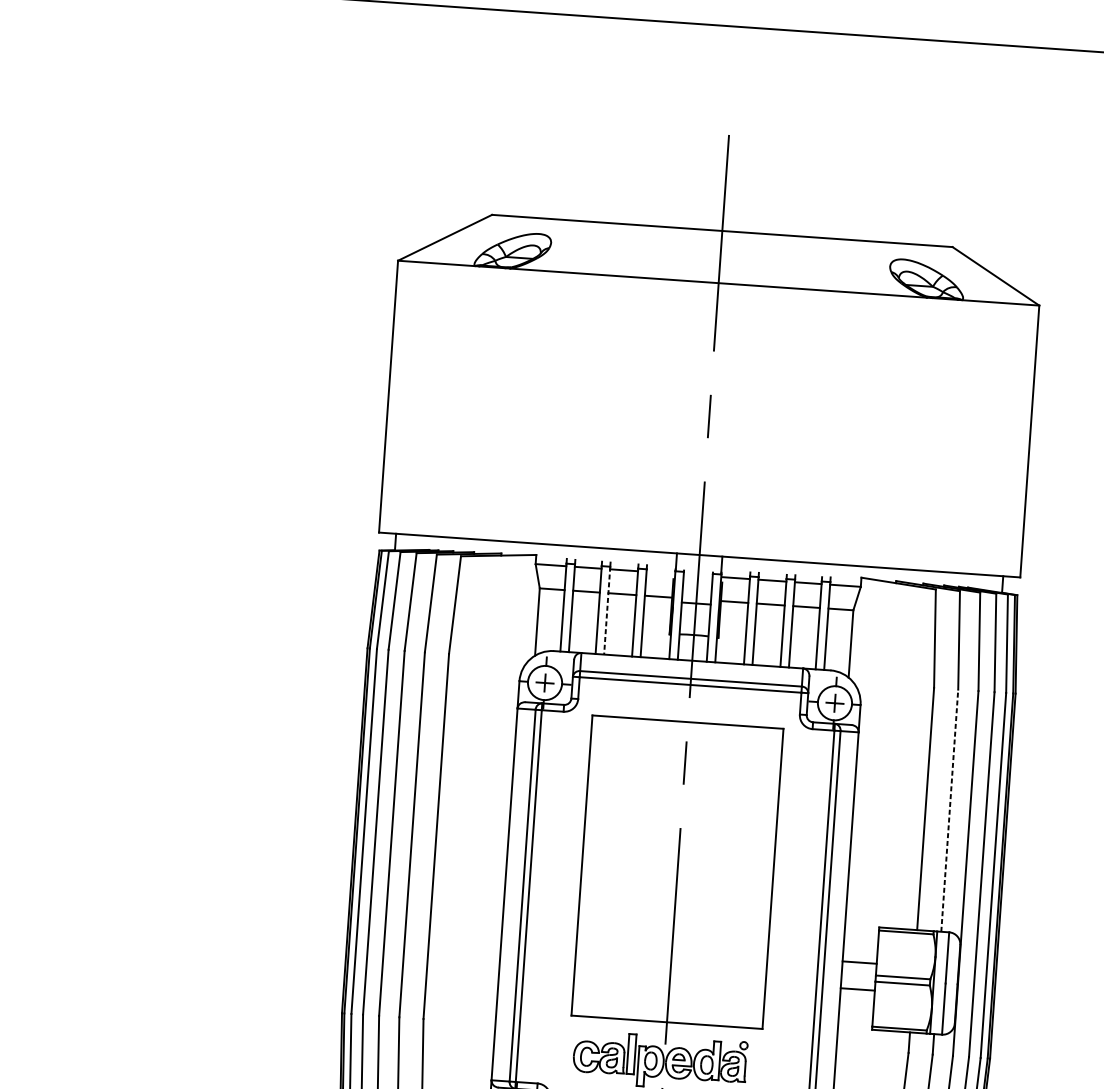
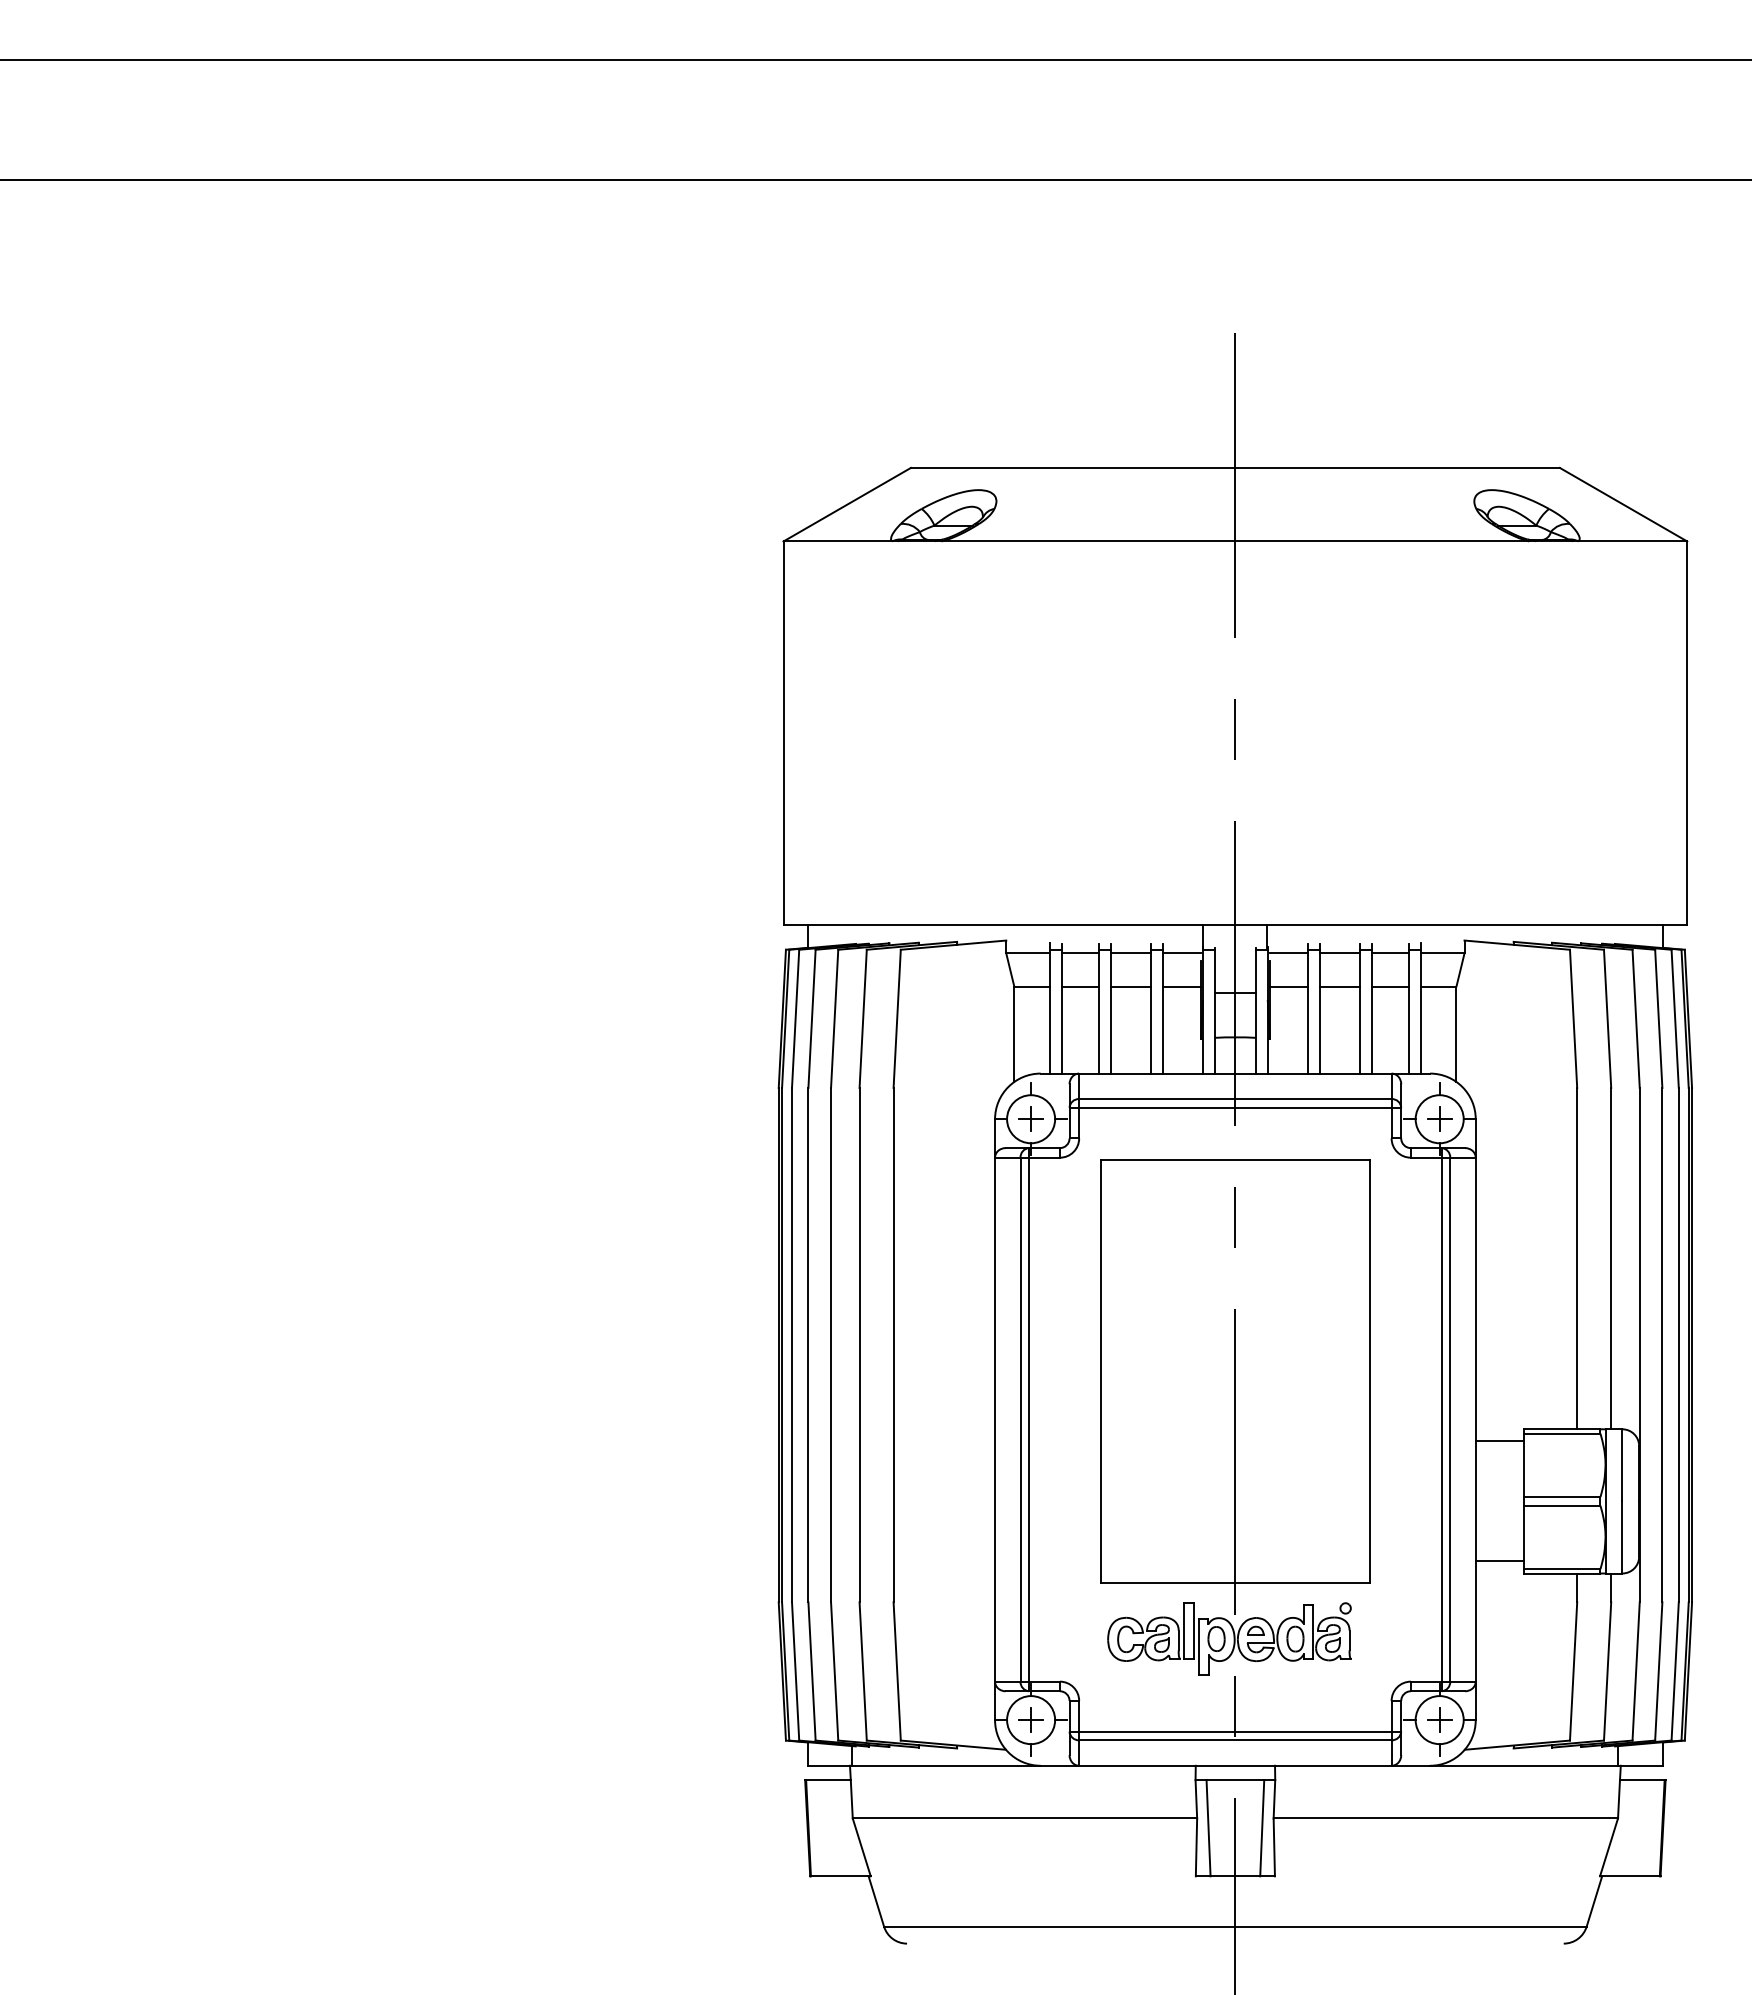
line: (660, 572) -> (1181, 953), added
line: (607, 610) -> (1111, 1011), dashed -> solid
line: (949, 810) -> (1611, 1258), dashed -> solid
line: (859, 962) -> (1499, 1561), moved
line: (857, 989) -> (1499, 1441), moved

